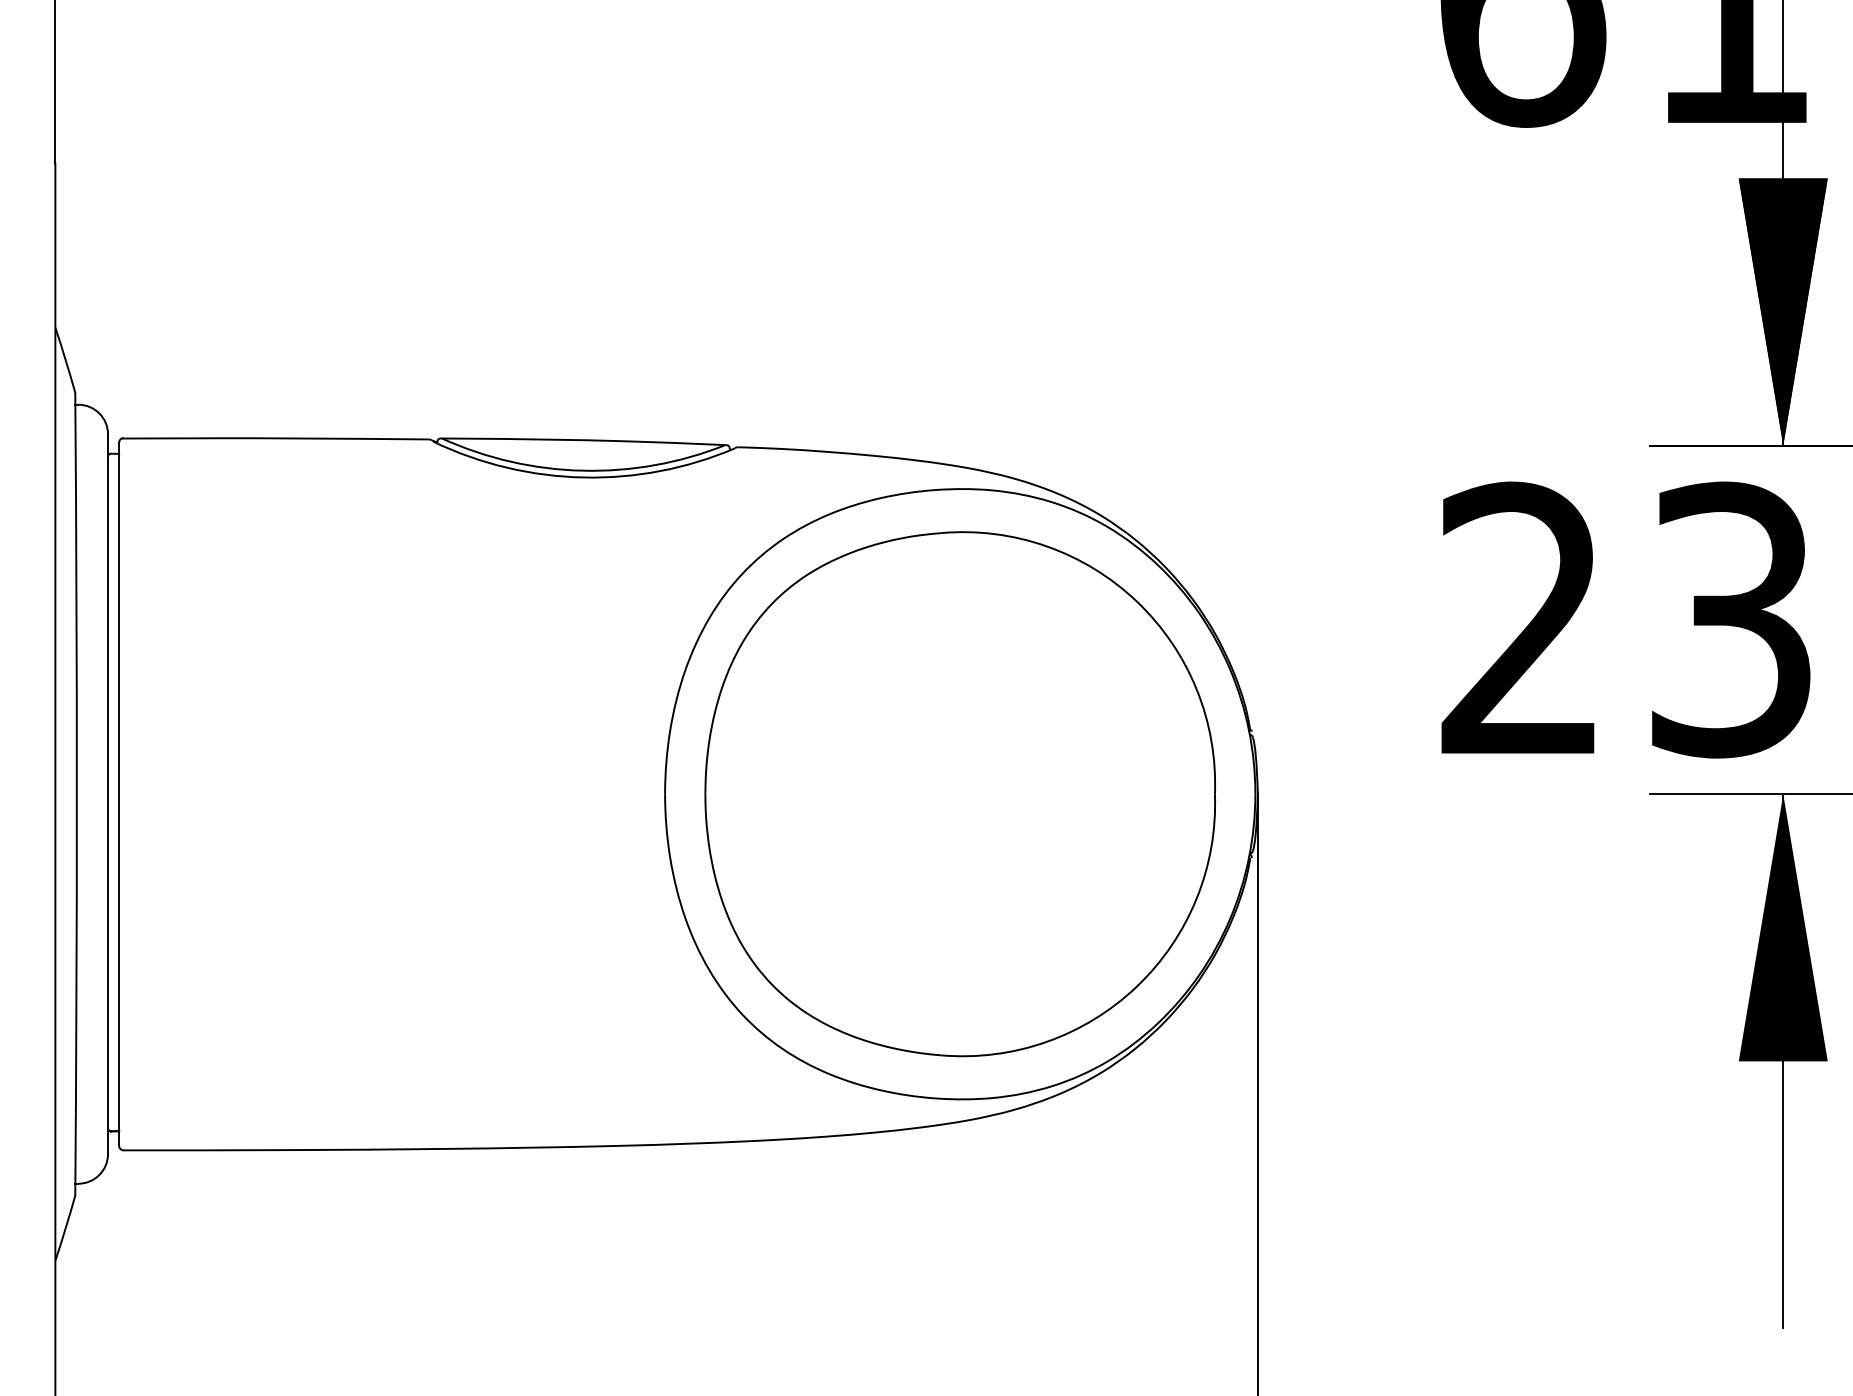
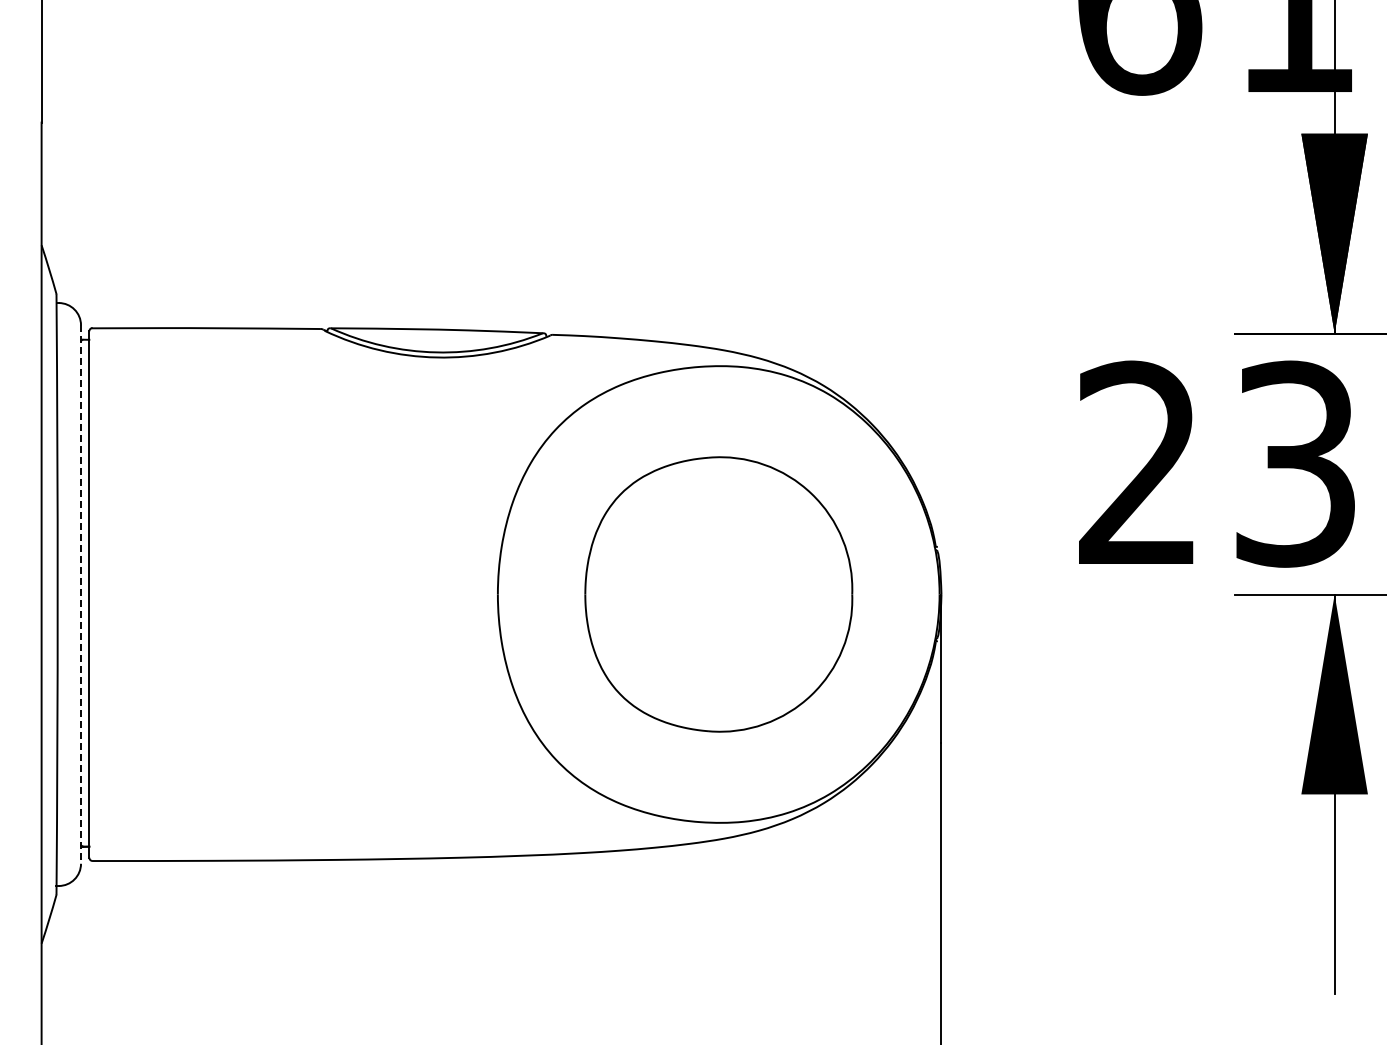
part: (959, 794) -> (718, 594), size x0.7
line: (108, 795) -> (81, 595), solid -> dashed

